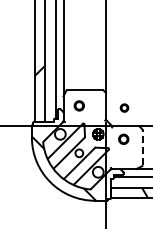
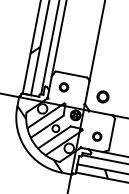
part: (124, 107) -> (103, 96), size x1.67
part: (123, 138) -> (97, 135), moved
line: (142, 147) -> (111, 134), dashed -> solid

